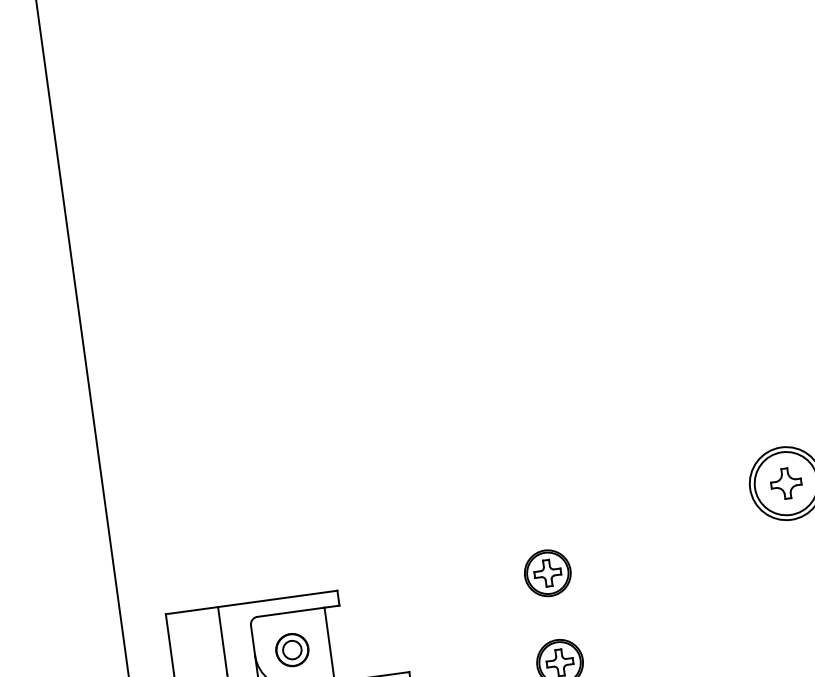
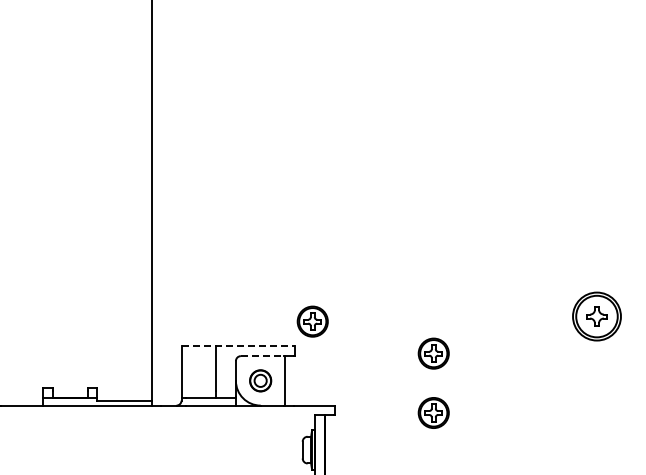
part: (358, 549) -> (312, 321), added
line: (251, 602) -> (238, 346), solid -> dashed
line: (290, 612) -> (262, 356), solid -> dashed

